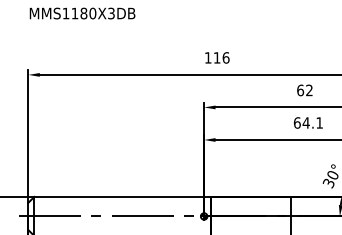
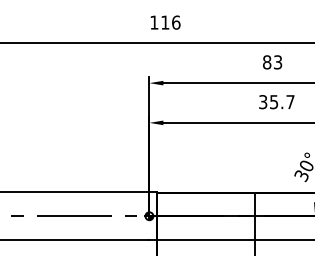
text: (304, 90) -> (271, 62), 62 -> 83
text: (307, 122) -> (275, 101), 64.1 -> 35.7

